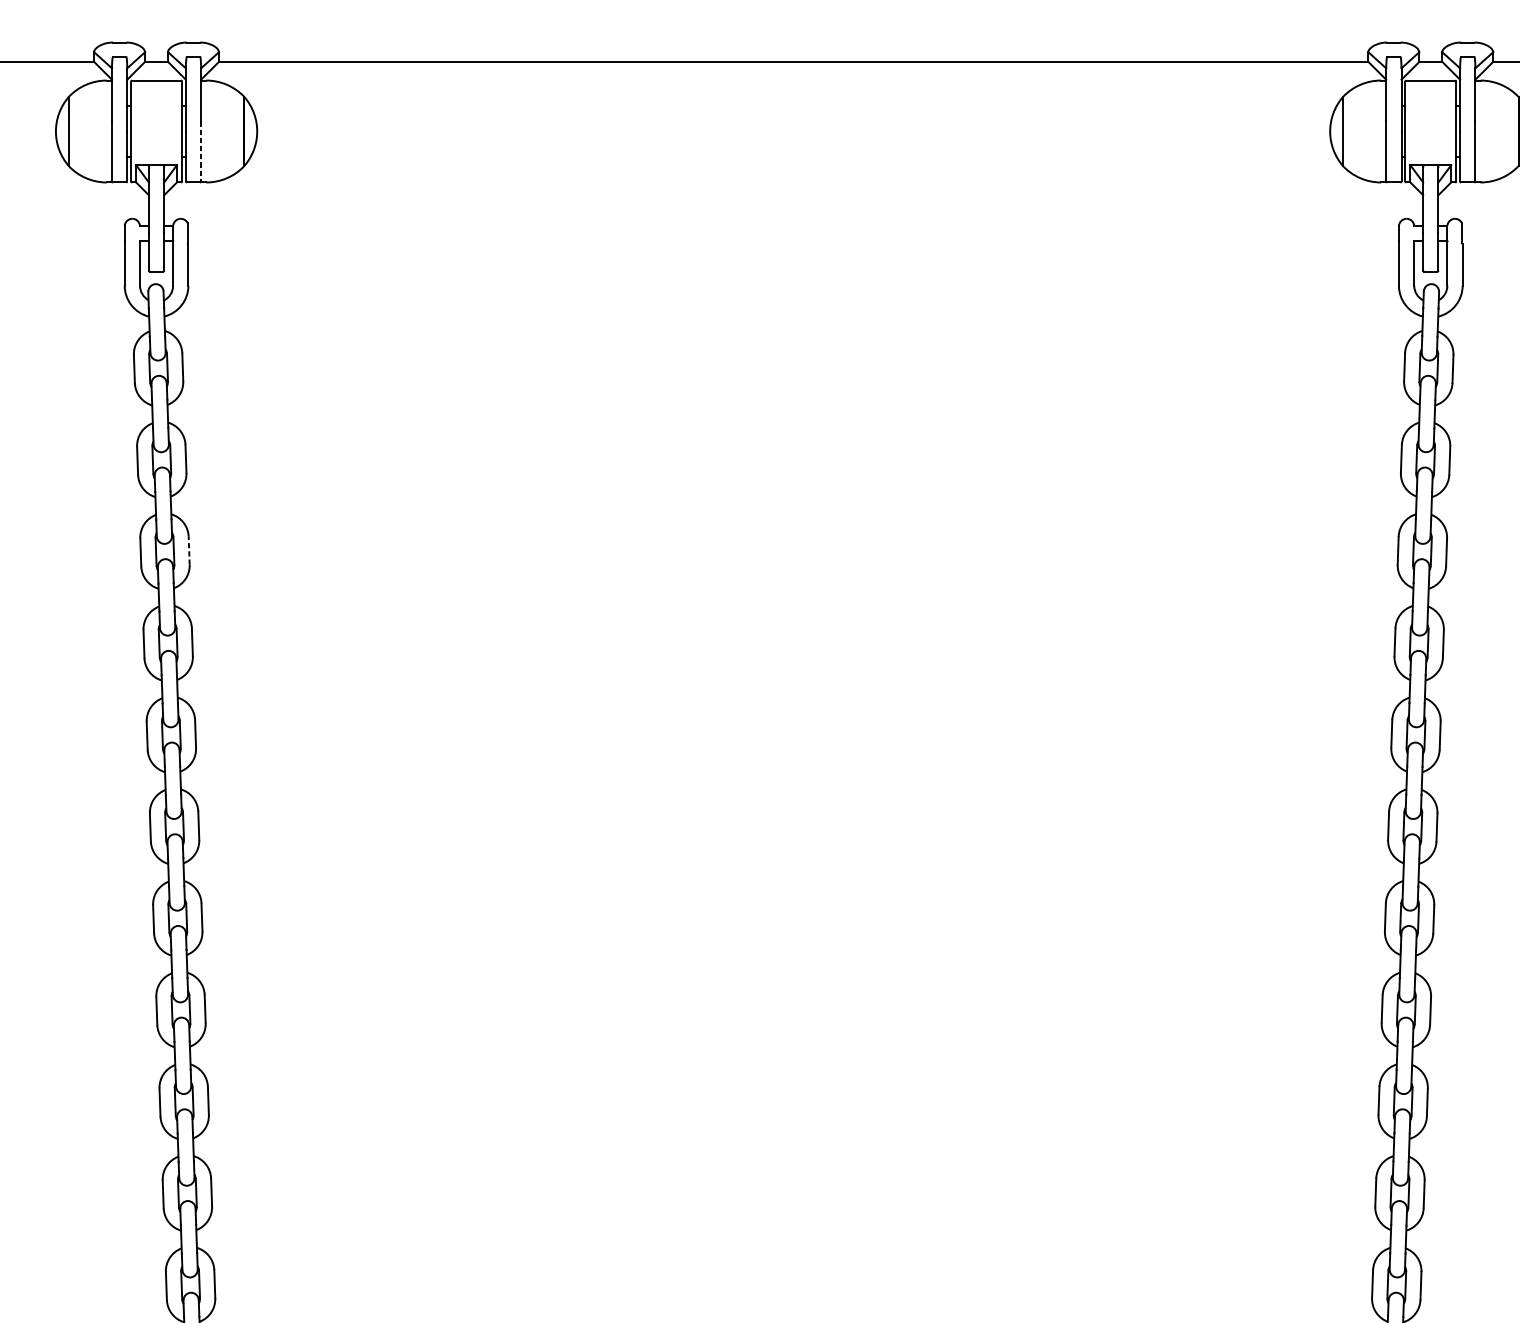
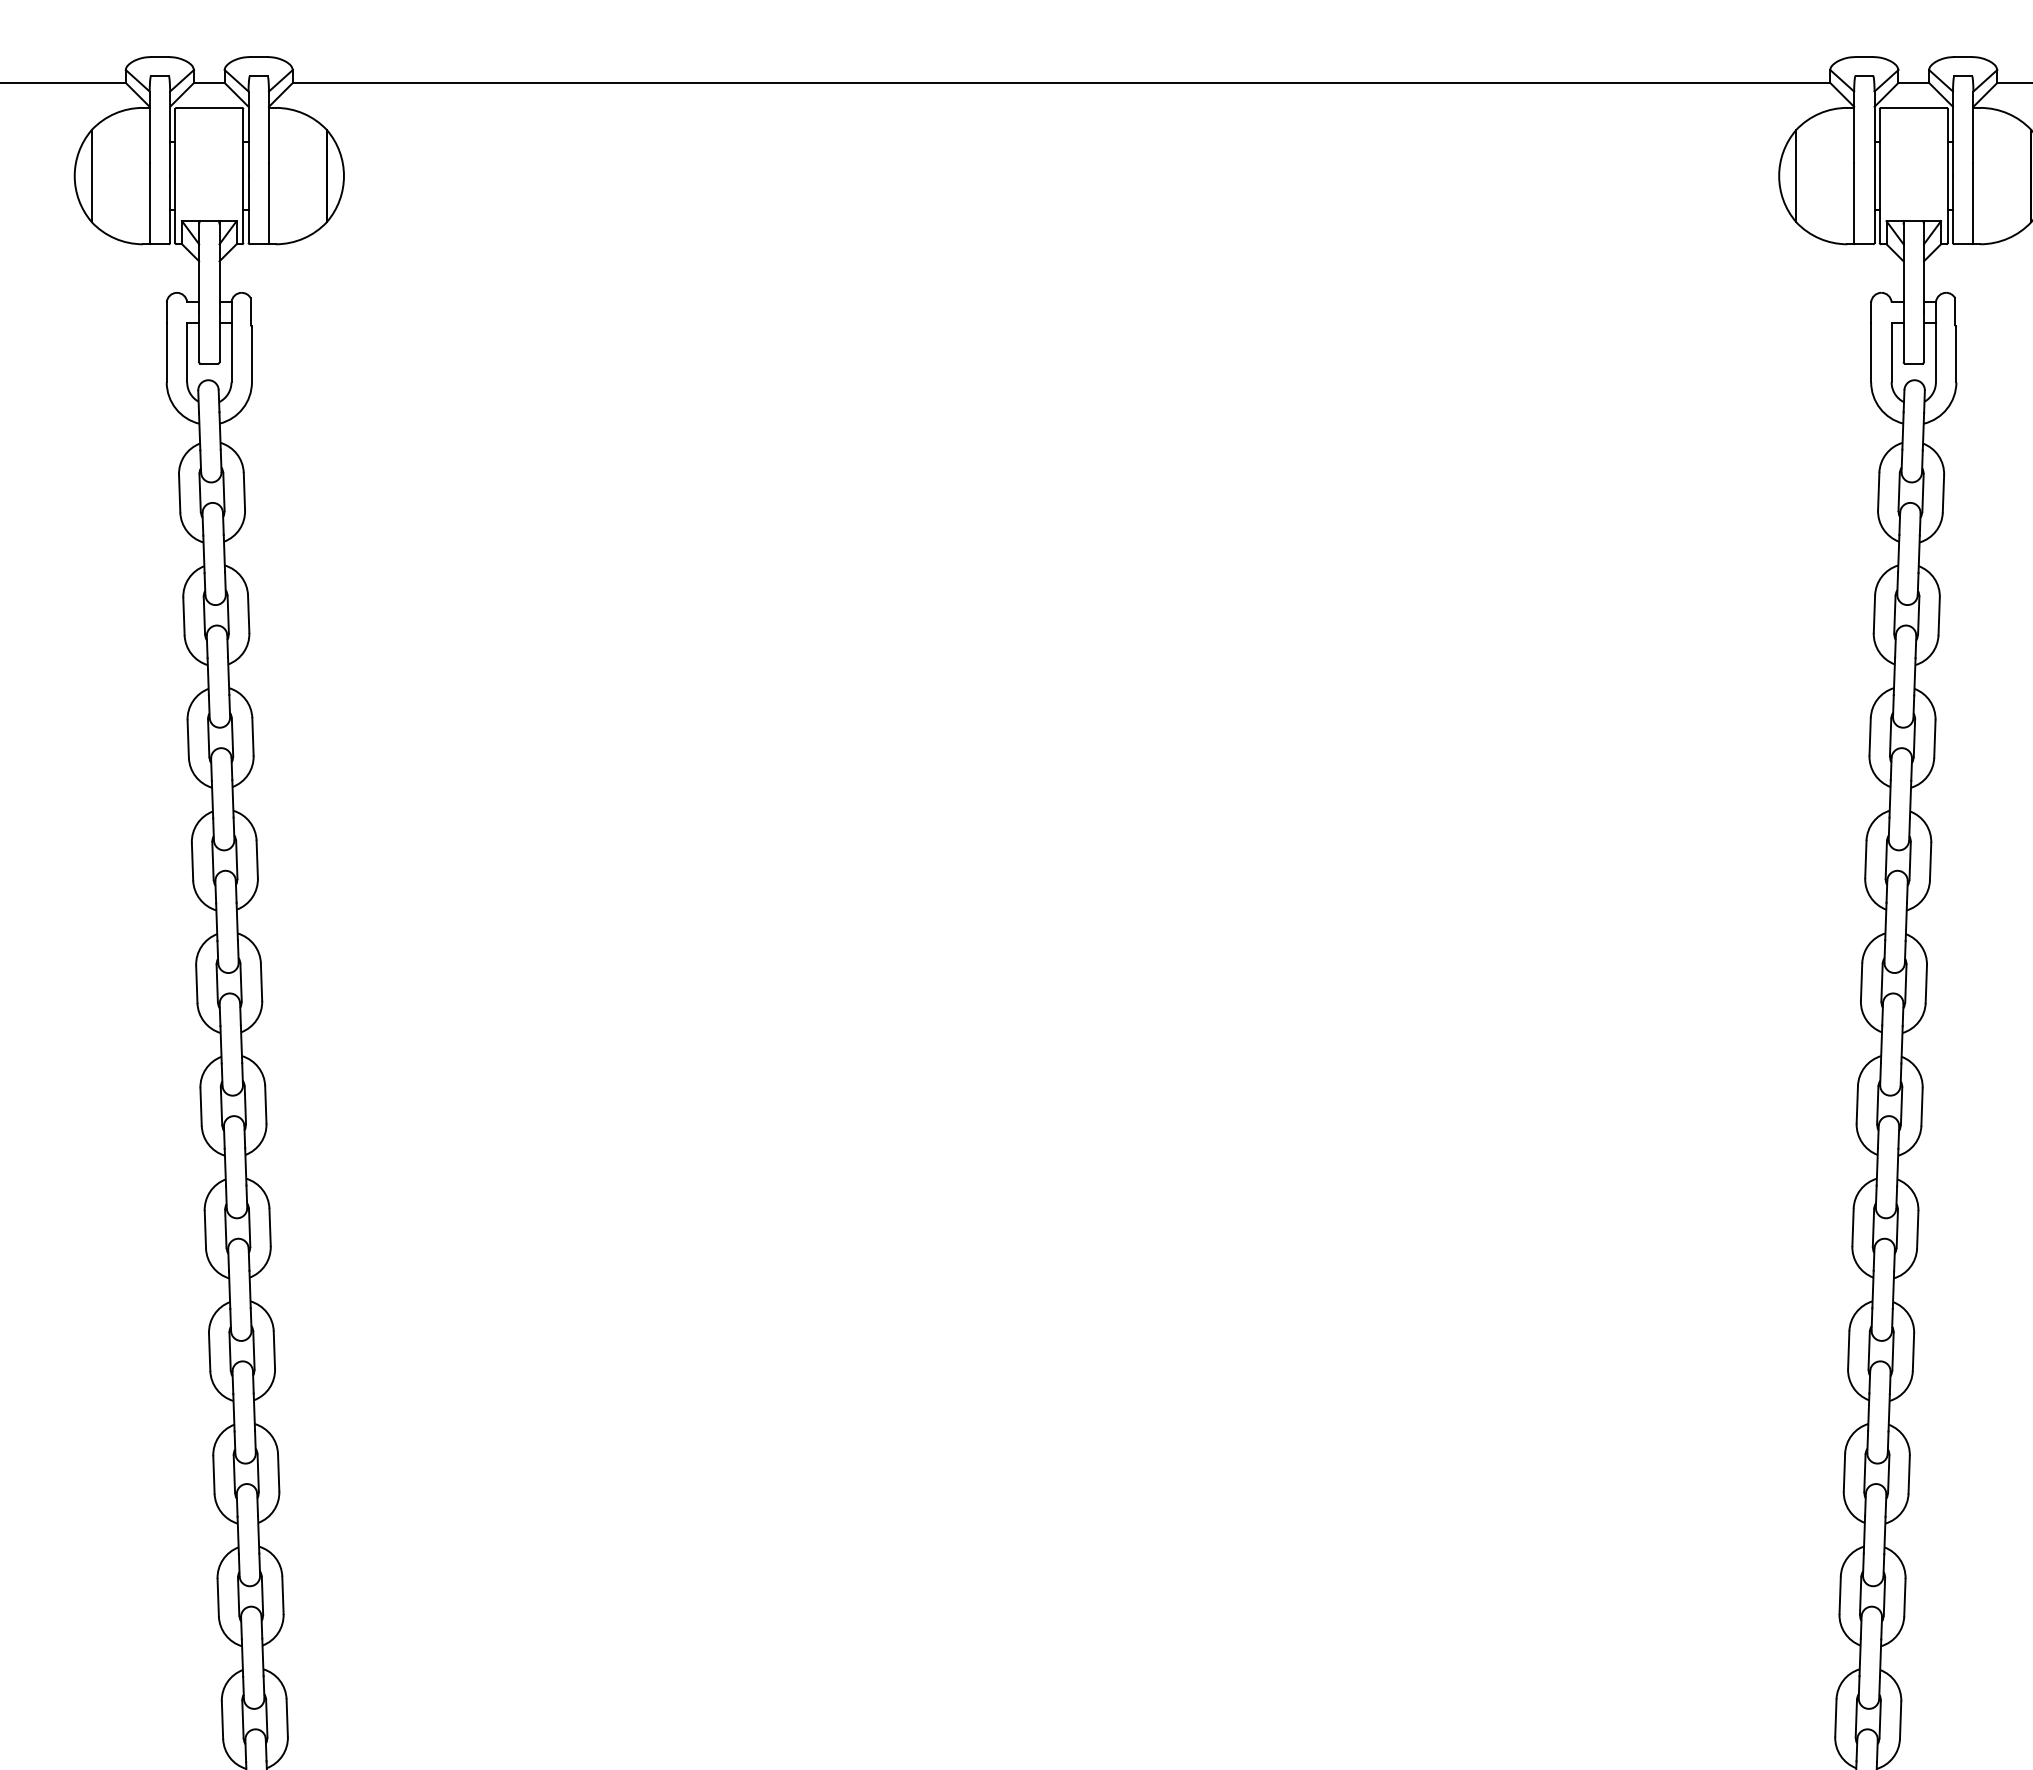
line: (201, 152) -> (269, 203), dashed -> solid
line: (188, 550) -> (252, 736), dashed -> solid

